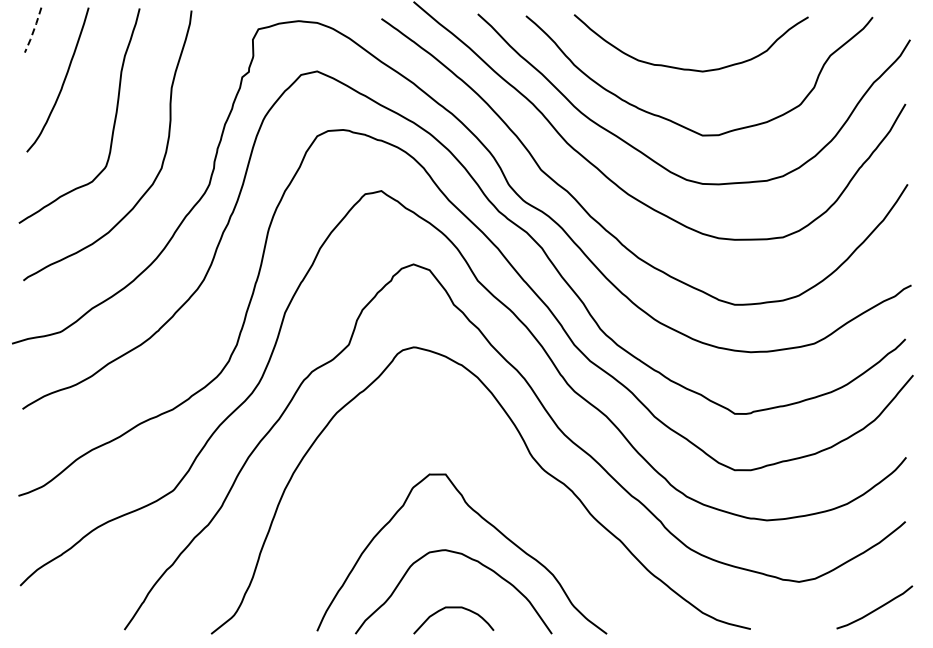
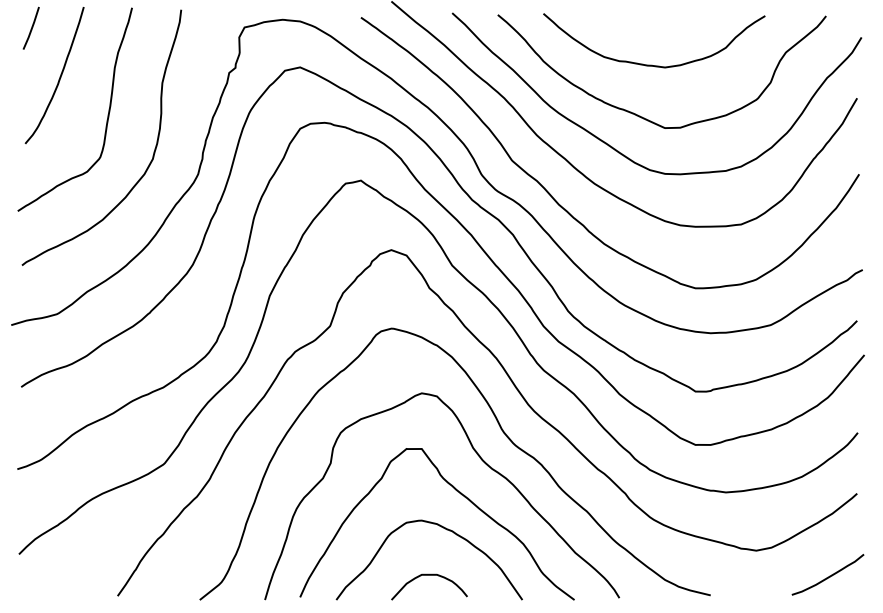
line: (33, 30) -> (31, 28), dashed -> solid
curve: (508, 486) -> (481, 460), added

